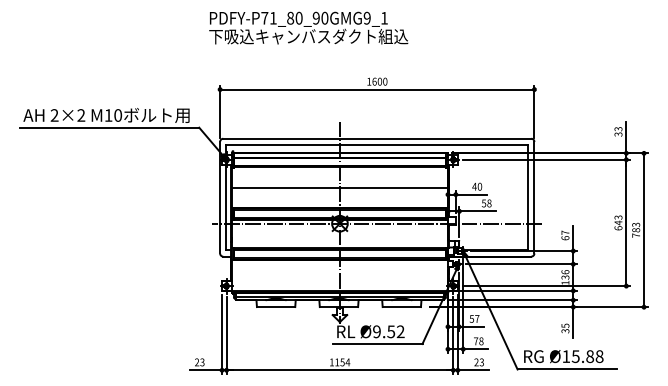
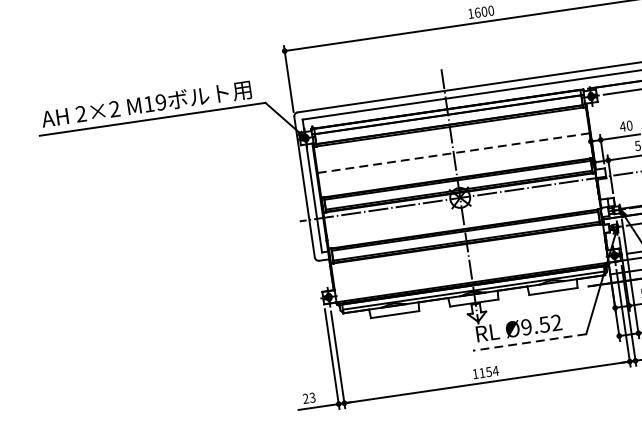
text: (118, 115) -> (161, 102), M10 -> M19
line: (339, 188) -> (453, 153), solid -> dashed
line: (377, 344) -> (529, 343), solid -> dashed

